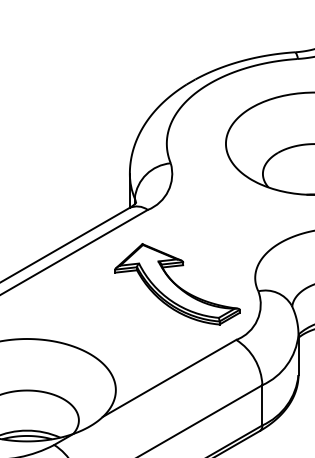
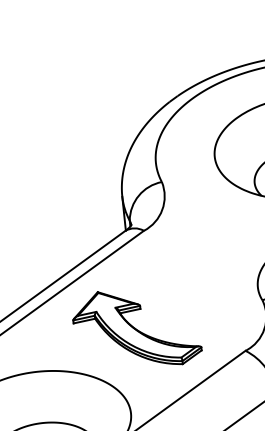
part: (177, 284) -> (136, 328), moved

